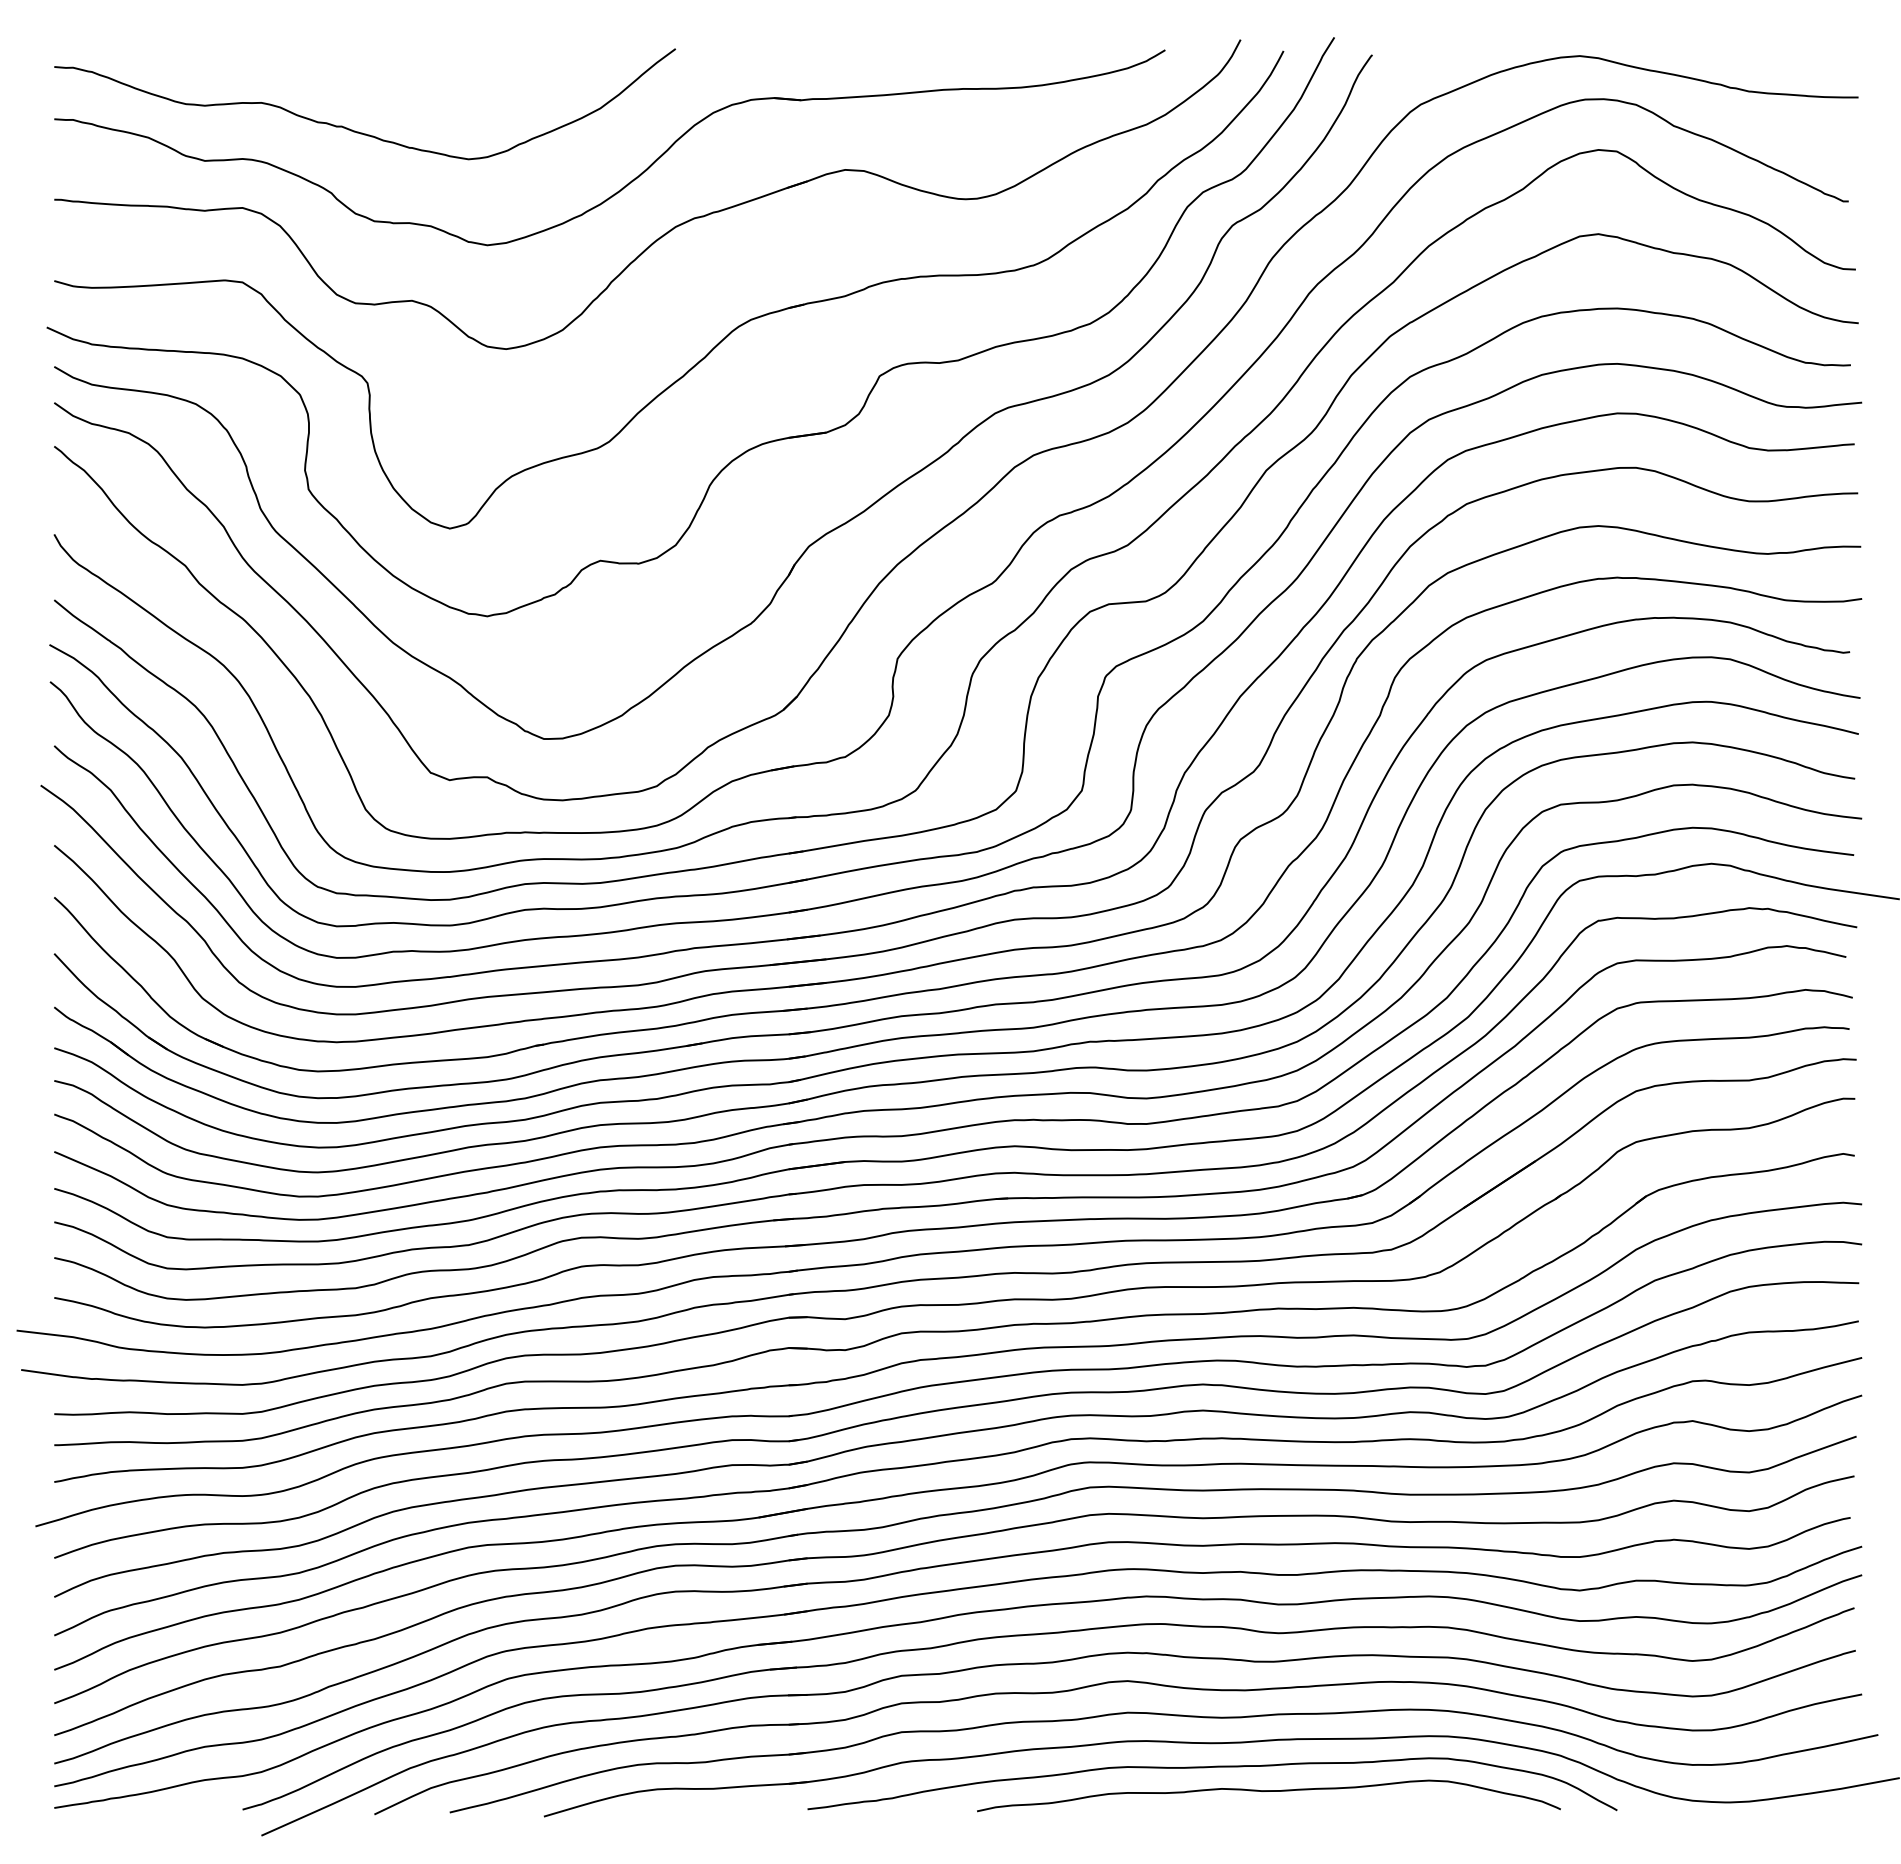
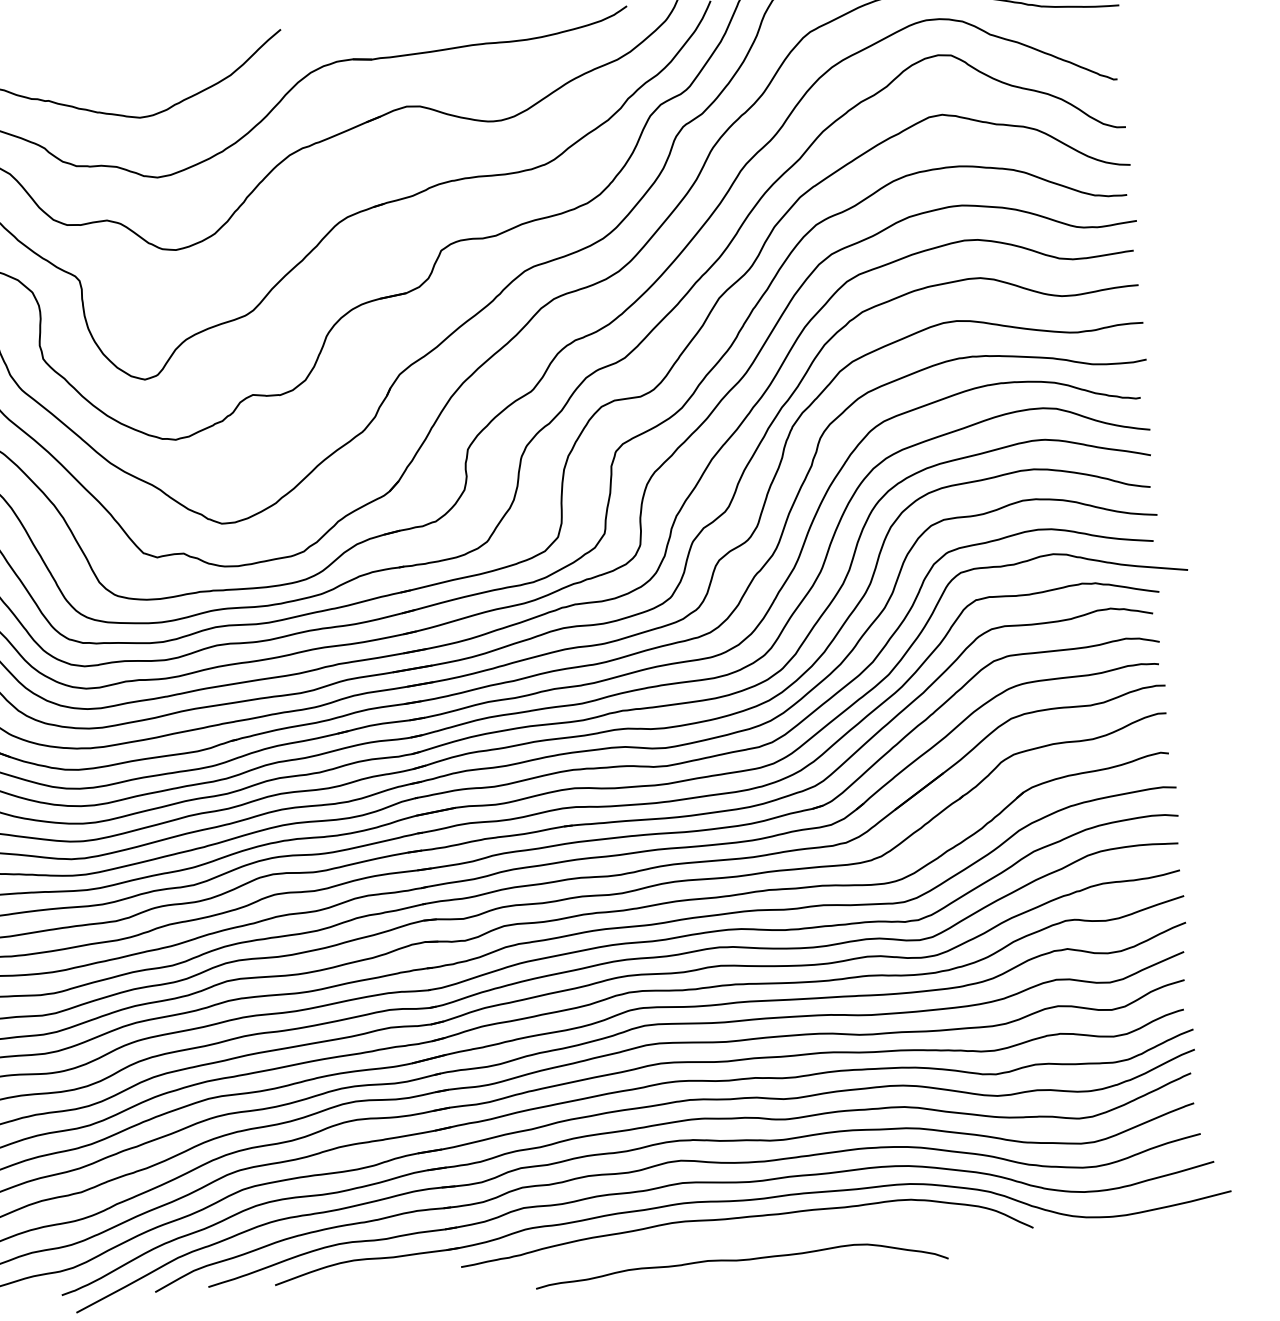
curve: (1268, 1791) -> (741, 1260), moved

